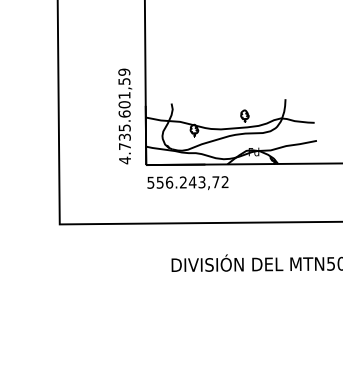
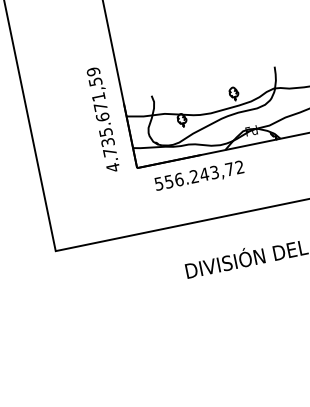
text: (124, 104) -> (100, 106), 4.735.601,59 -> 4.735.671,59
text: (187, 182) -> (198, 175), moved

